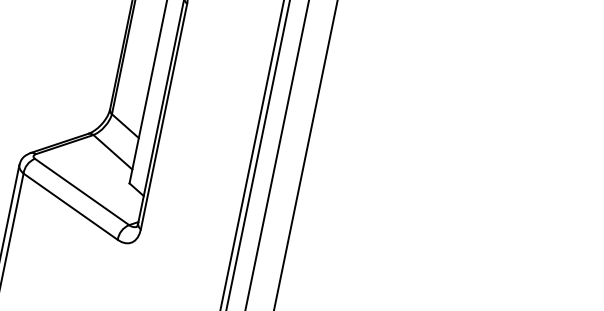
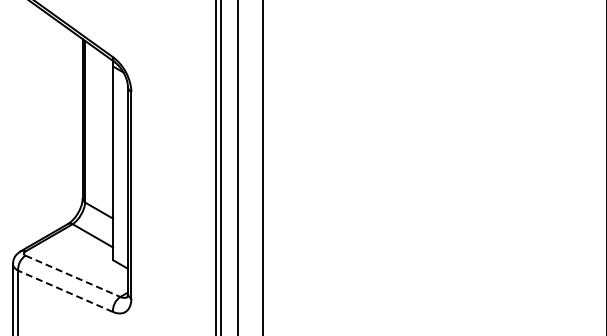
line: (81, 192) -> (72, 276), solid -> dashed
line: (70, 206) -> (65, 291), solid -> dashed

